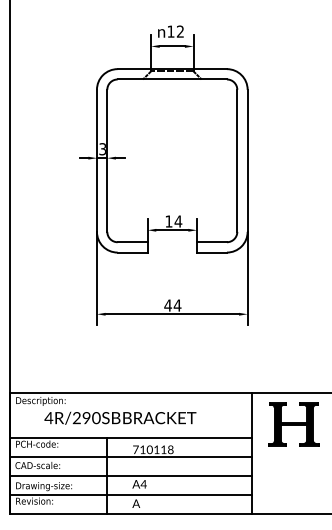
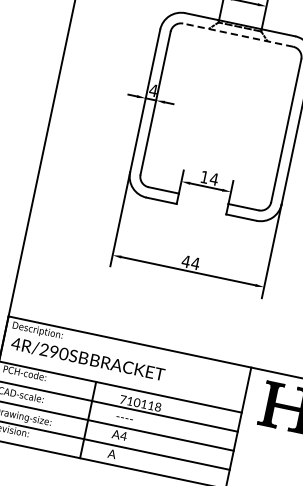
line: (172, 79) -> (238, 35), solid -> dashed
text: (102, 149) -> (153, 90), 3 -> 4
text: (120, 417) -> (88, 358), moved

